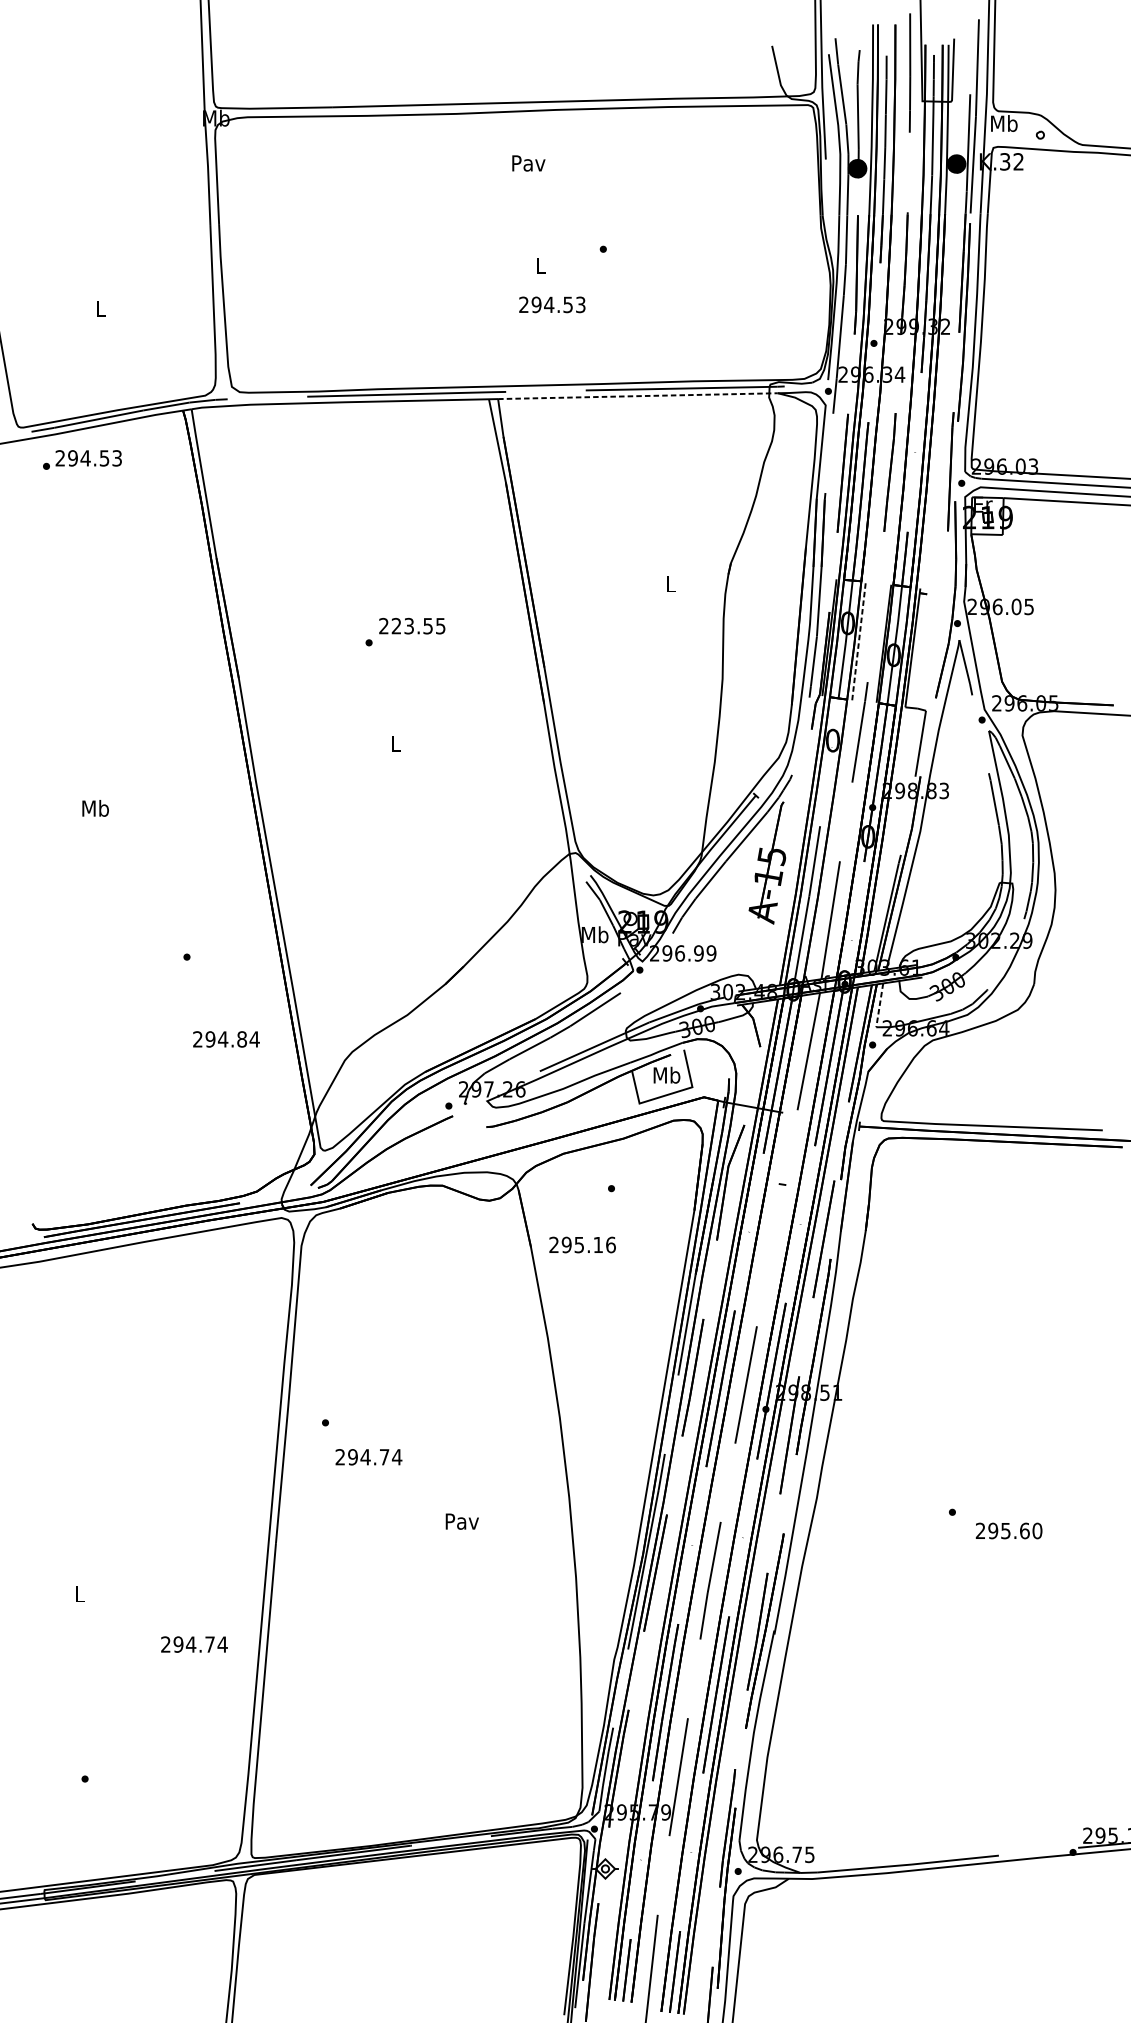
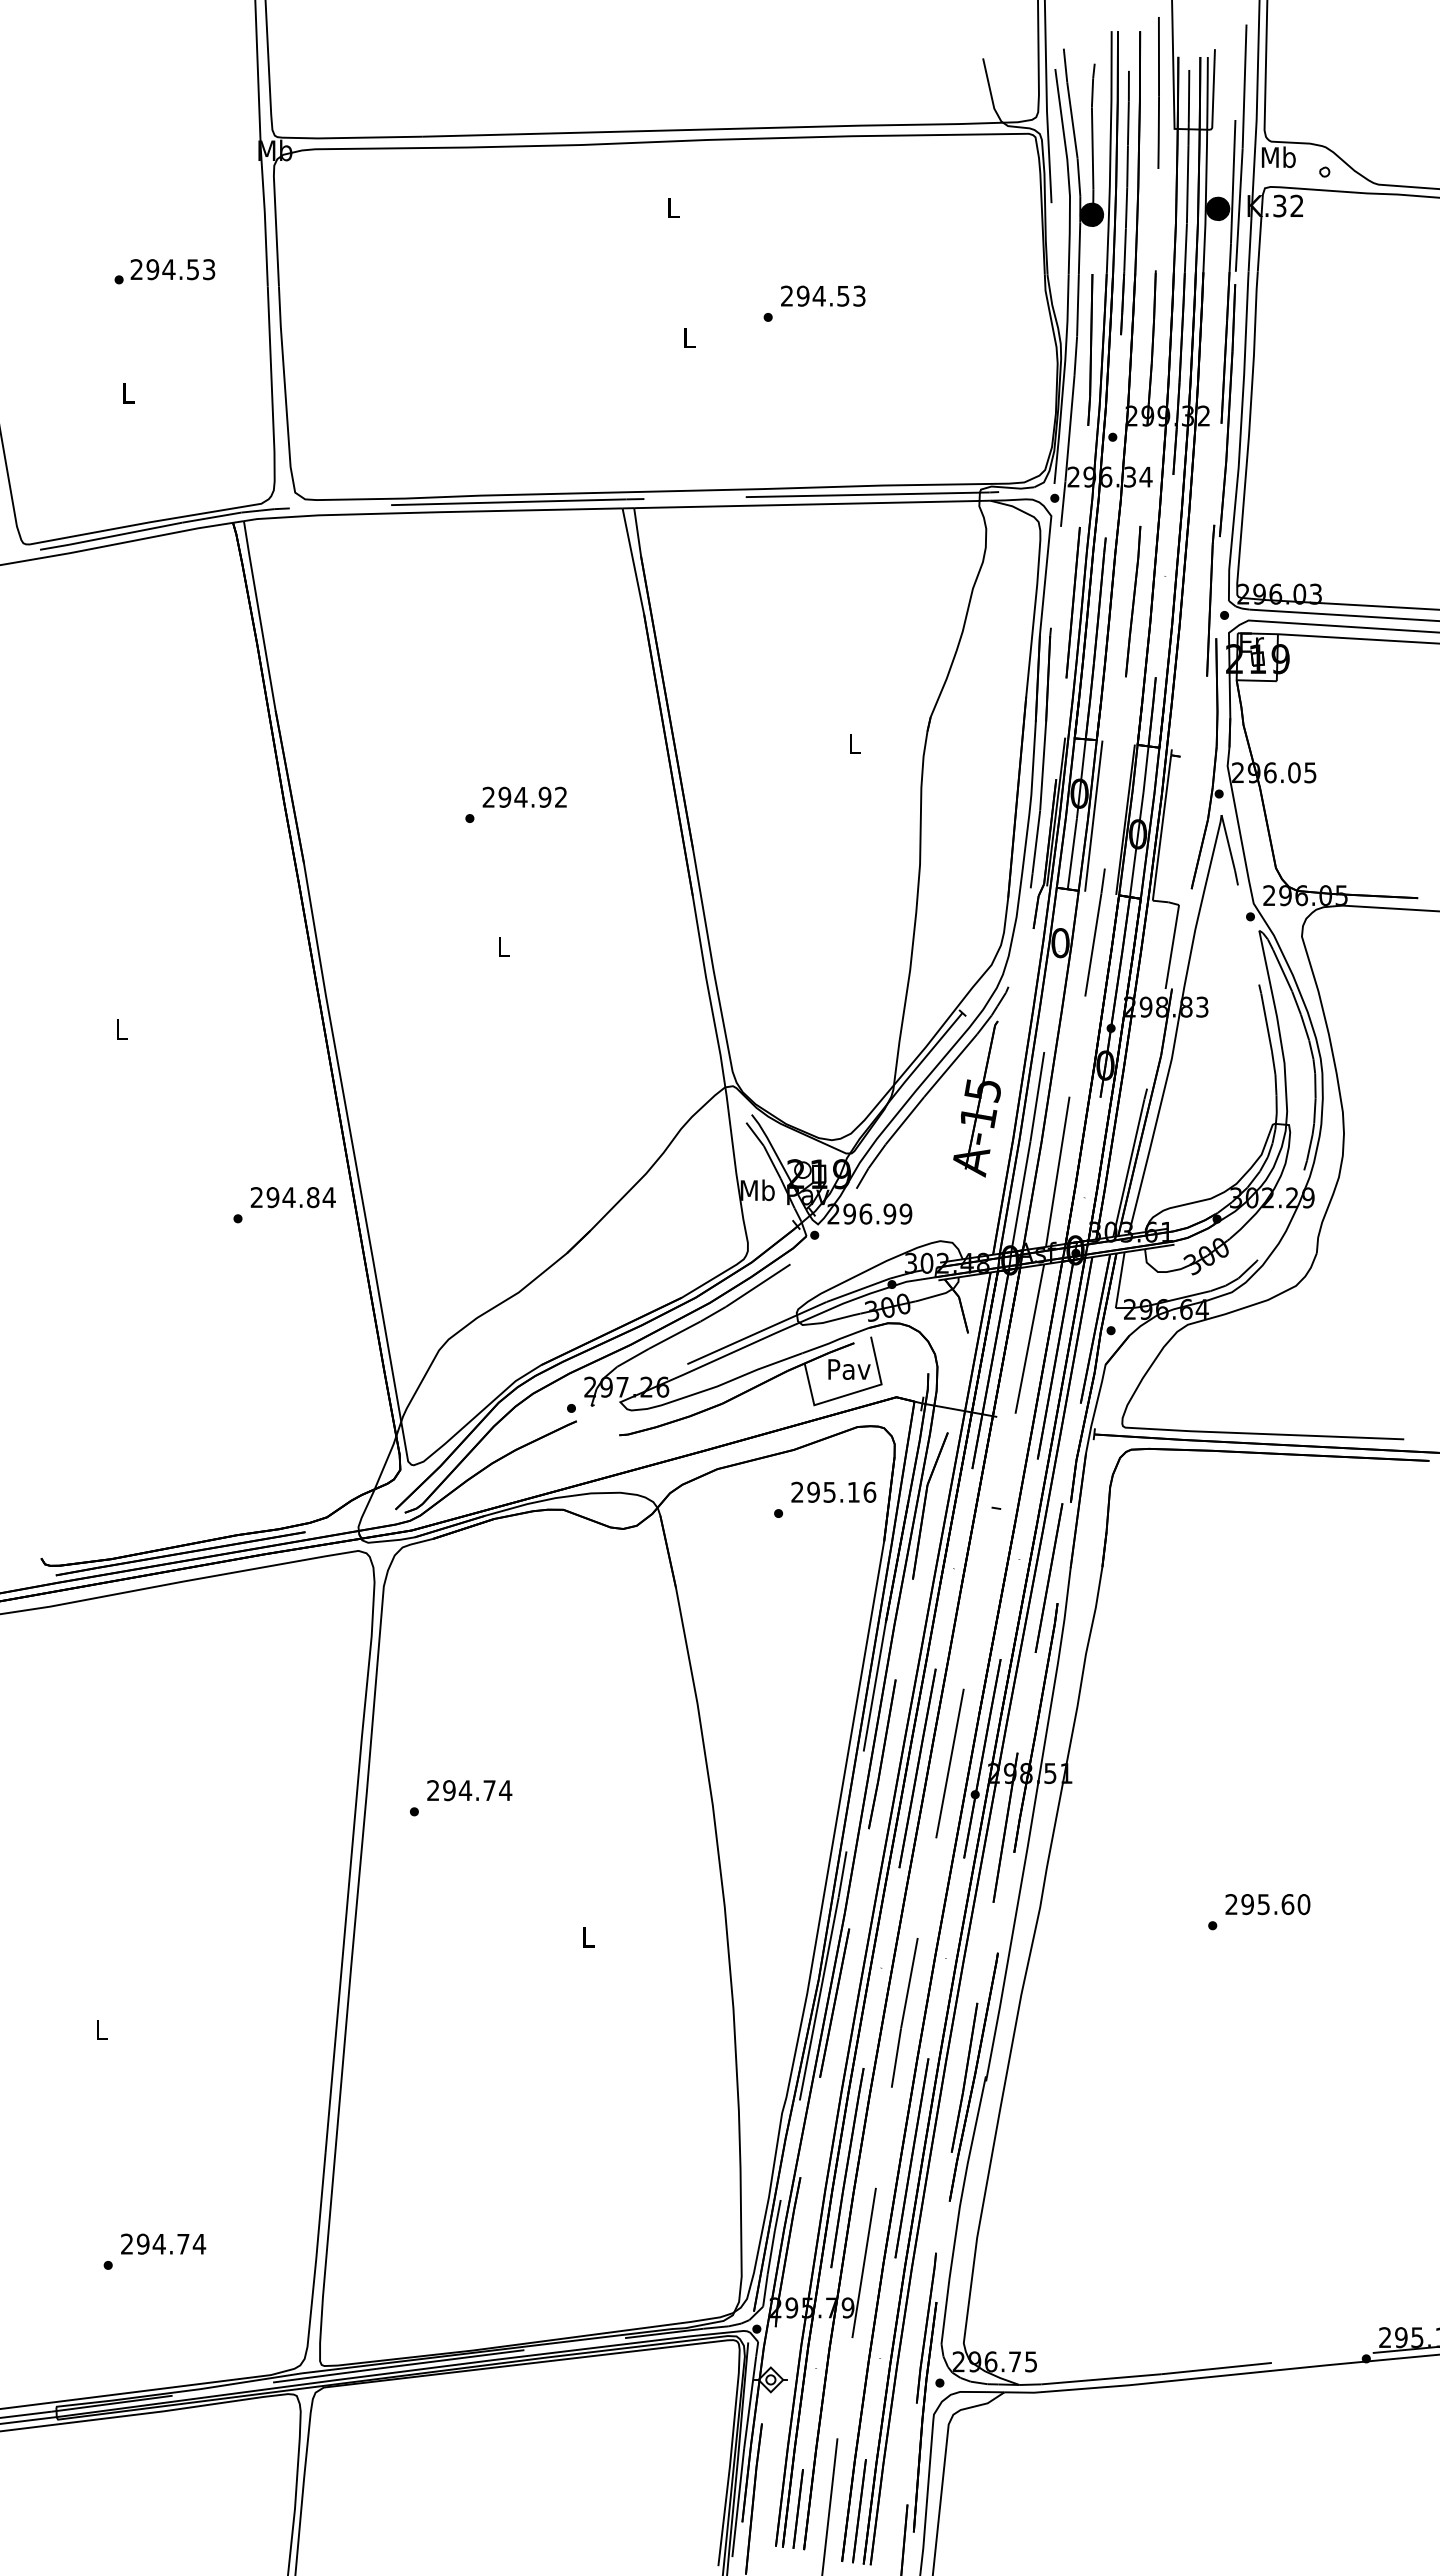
text: (528, 162) -> (673, 207), Pav -> L
text: (552, 304) -> (823, 295), moved
line: (638, 396) -> (812, 504), dashed -> solid
text: (82, 459) -> (164, 271), moved
text: (418, 625) -> (532, 796), 223.55 -> 294.92
line: (858, 640) -> (1093, 815), dashed -> solid
text: (95, 808) -> (121, 1029), Mb -> L
line: (880, 1005) -> (1120, 1280), dashed -> solid
text: (225, 1039) -> (292, 1197), moved
text: (667, 1074) -> (849, 1368), Mb -> Pav
text: (582, 1244) -> (833, 1491), moved
text: (368, 1457) -> (469, 1790), moved
text: (462, 1521) -> (588, 1937), Pav -> L
text: (1008, 1530) -> (1267, 1904), moved
text: (194, 1644) -> (163, 2243), moved

